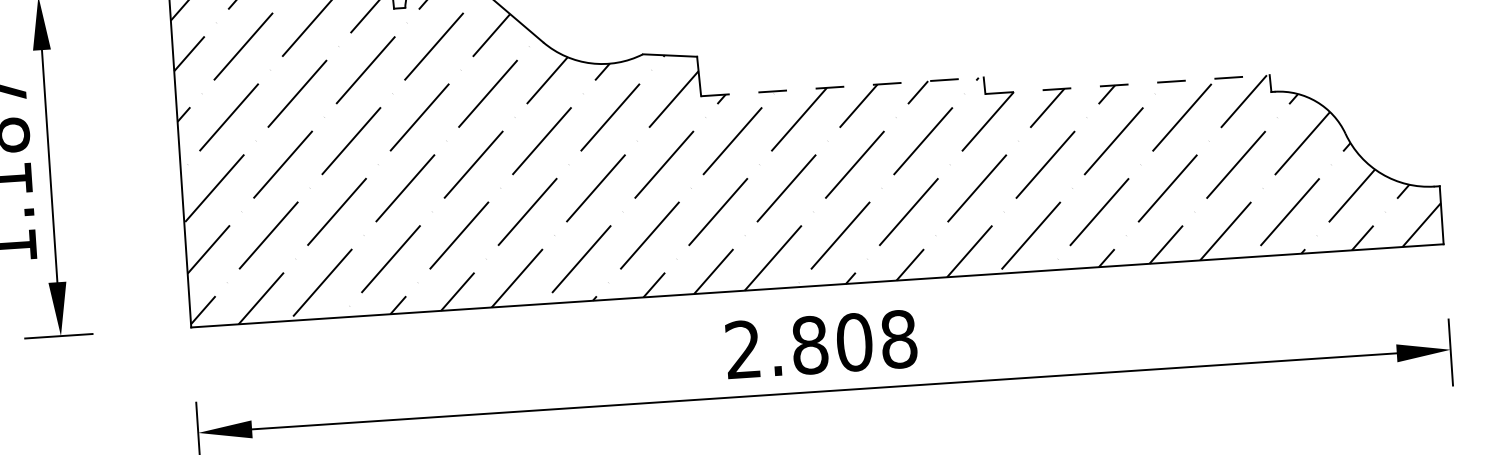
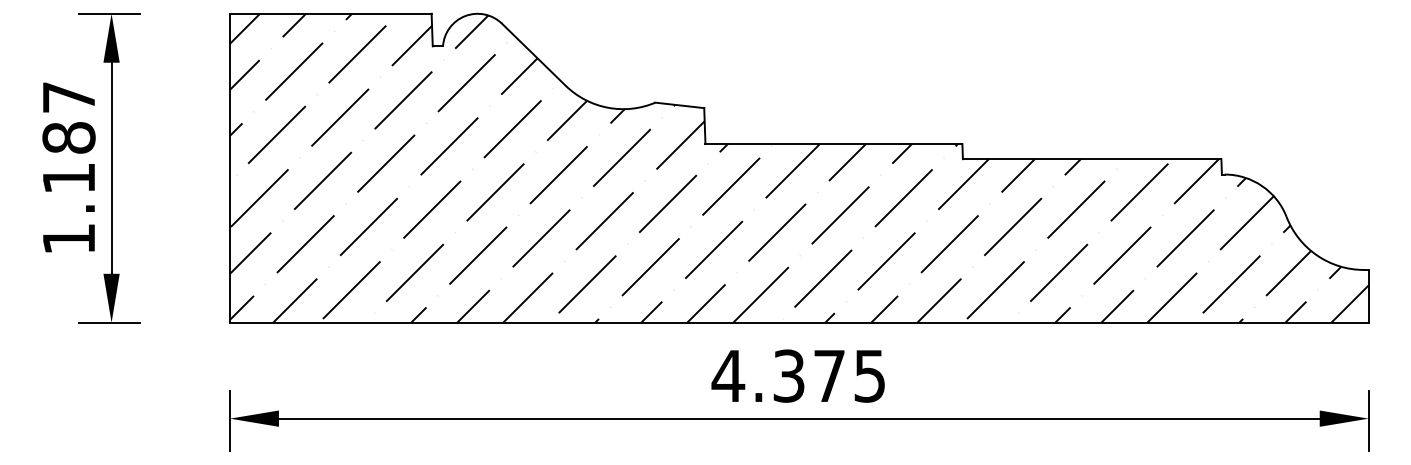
line: (1127, 84) -> (1092, 159), dashed -> solid
line: (843, 87) -> (834, 144), dashed -> solid
text: (820, 343) -> (798, 375), 2.808 -> 4.375

